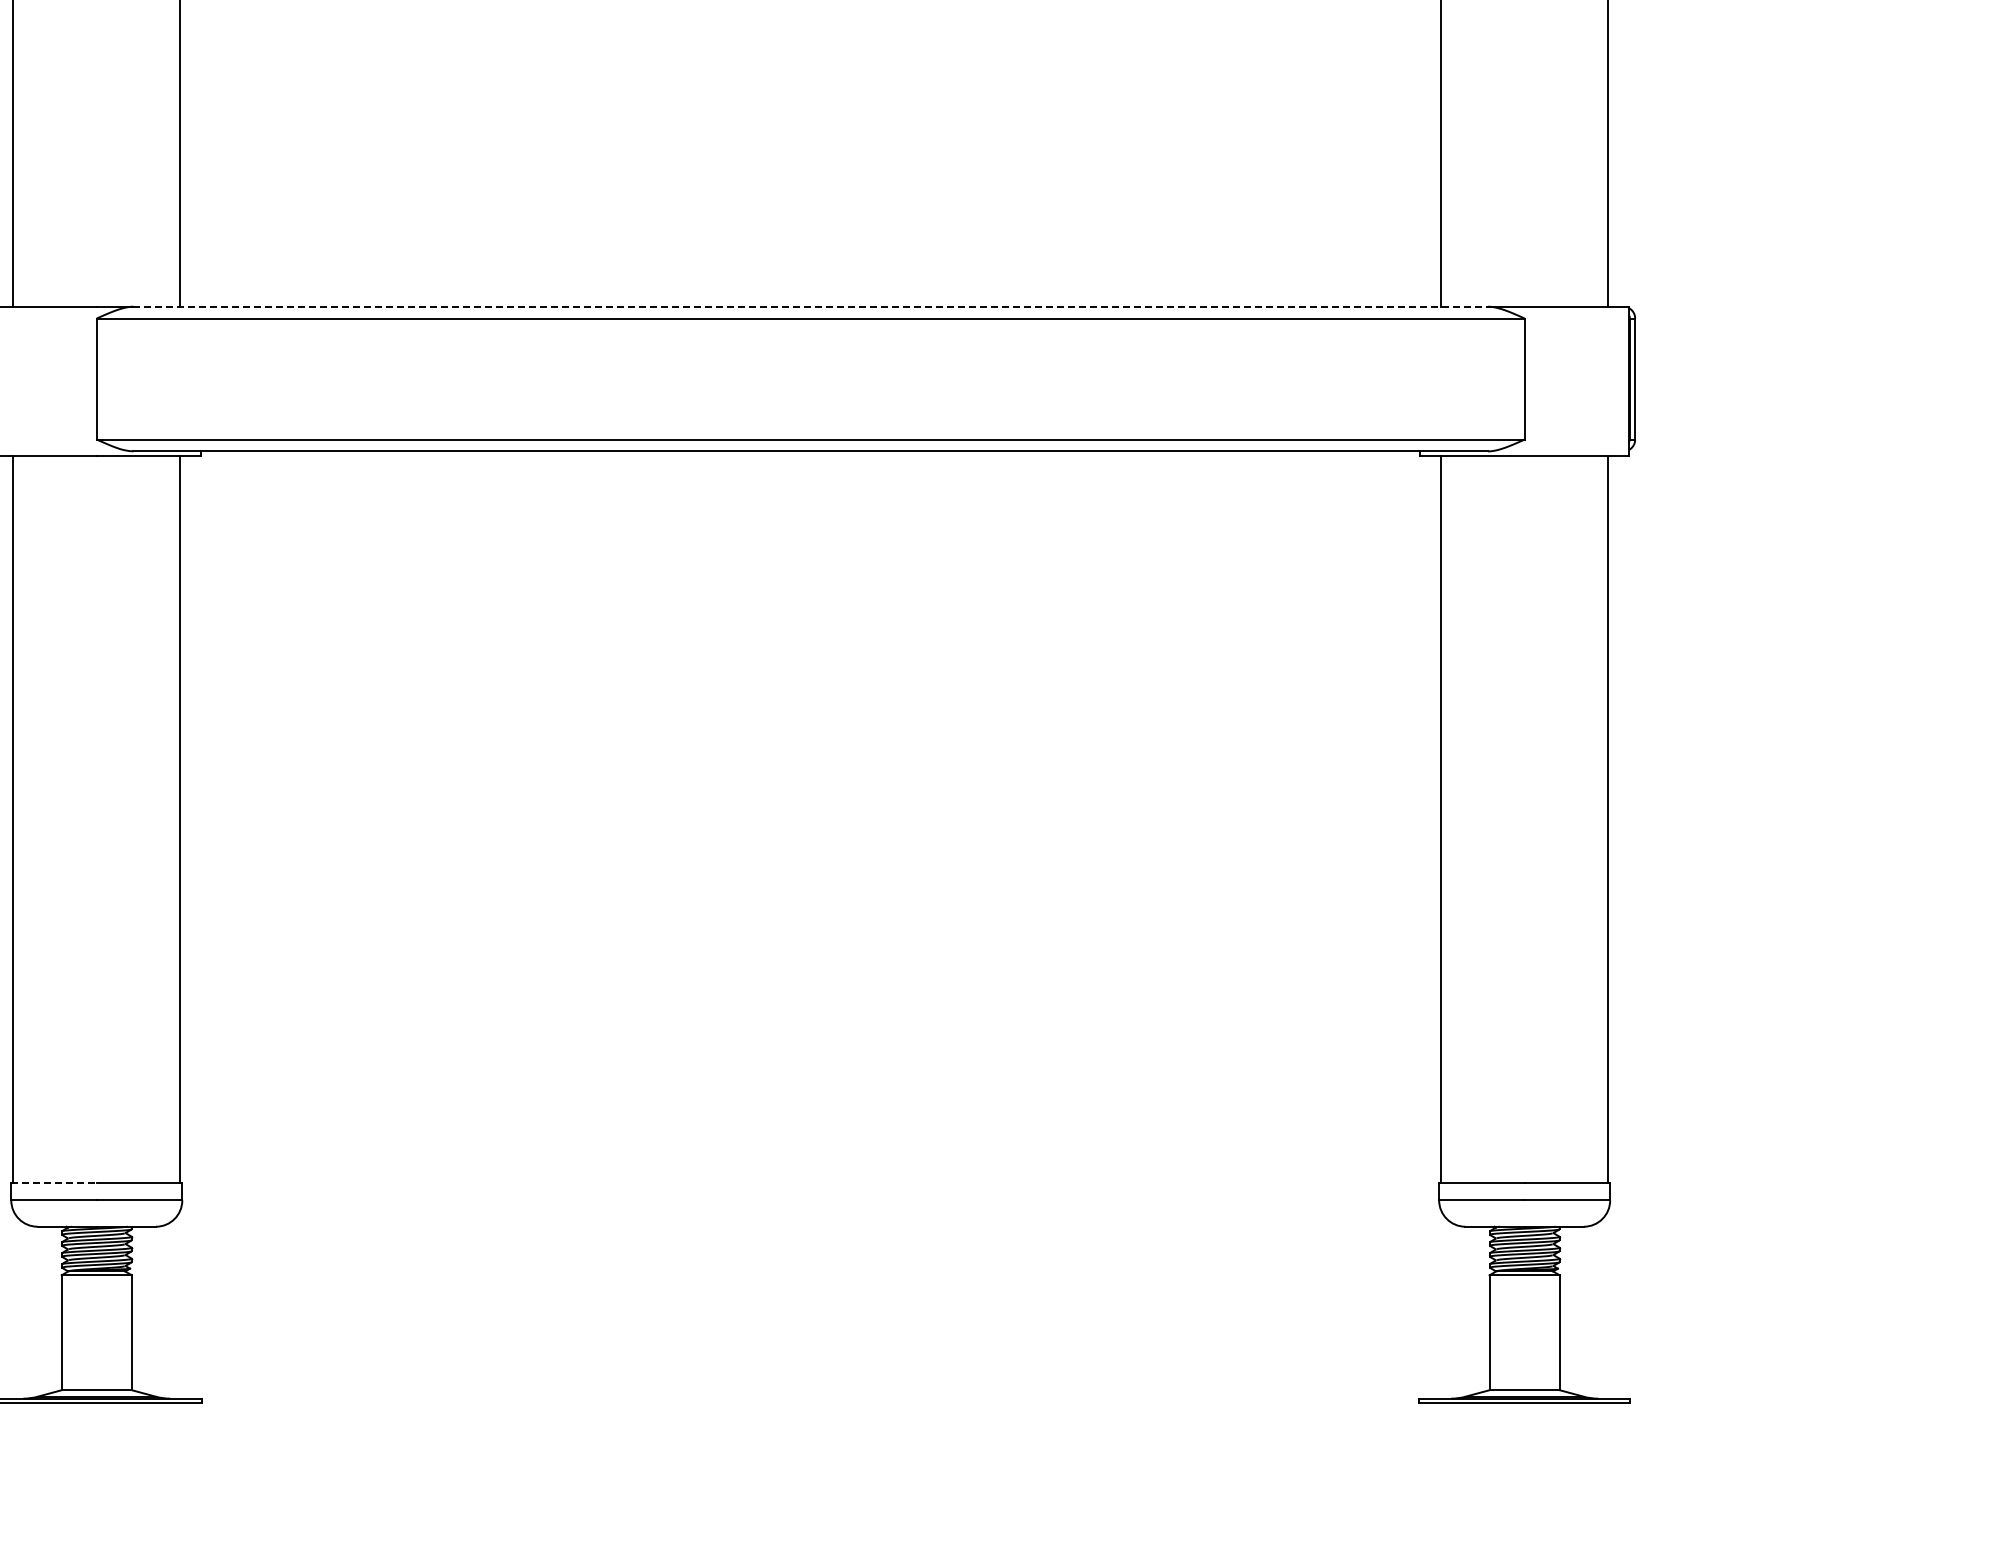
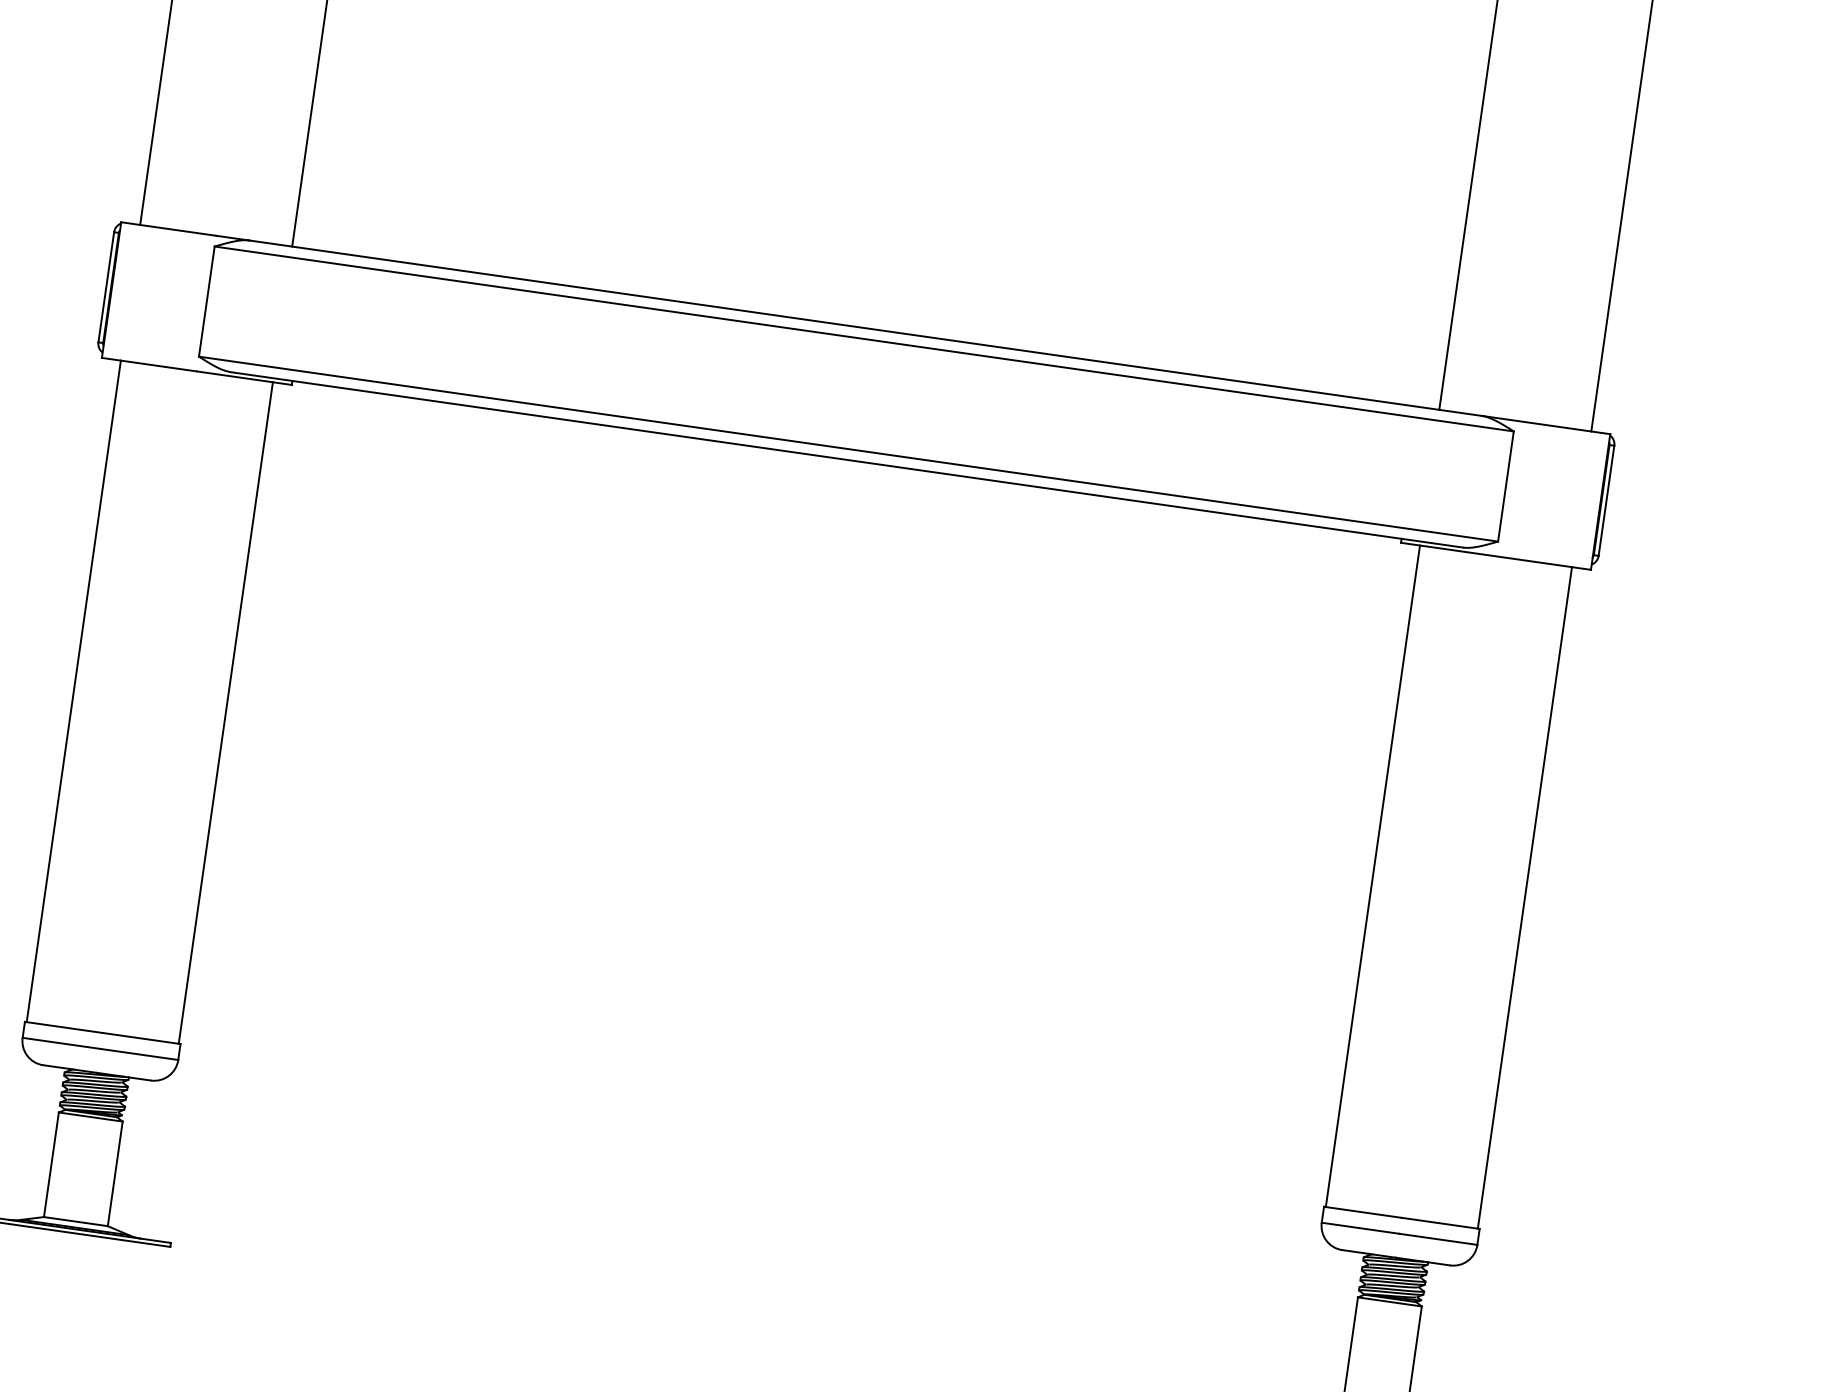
line: (811, 306) -> (866, 328), dashed -> solid
line: (54, 1182) -> (64, 1027), dashed -> solid

